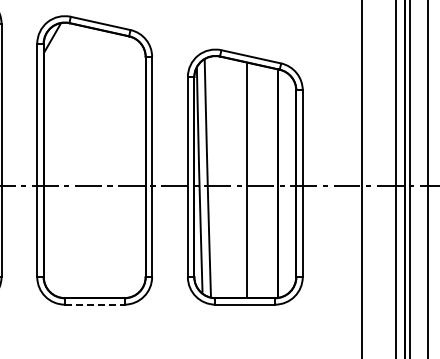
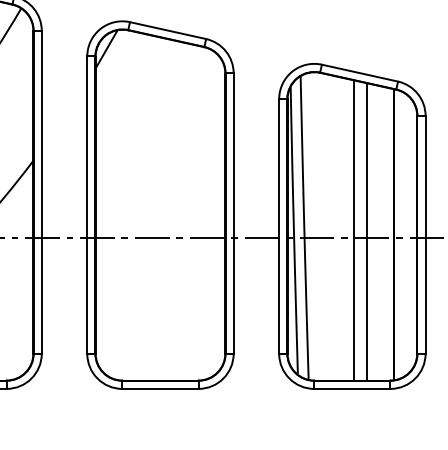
line: (257, 181) -> (367, 231), added
line: (94, 304) -> (160, 388), dashed -> solid

